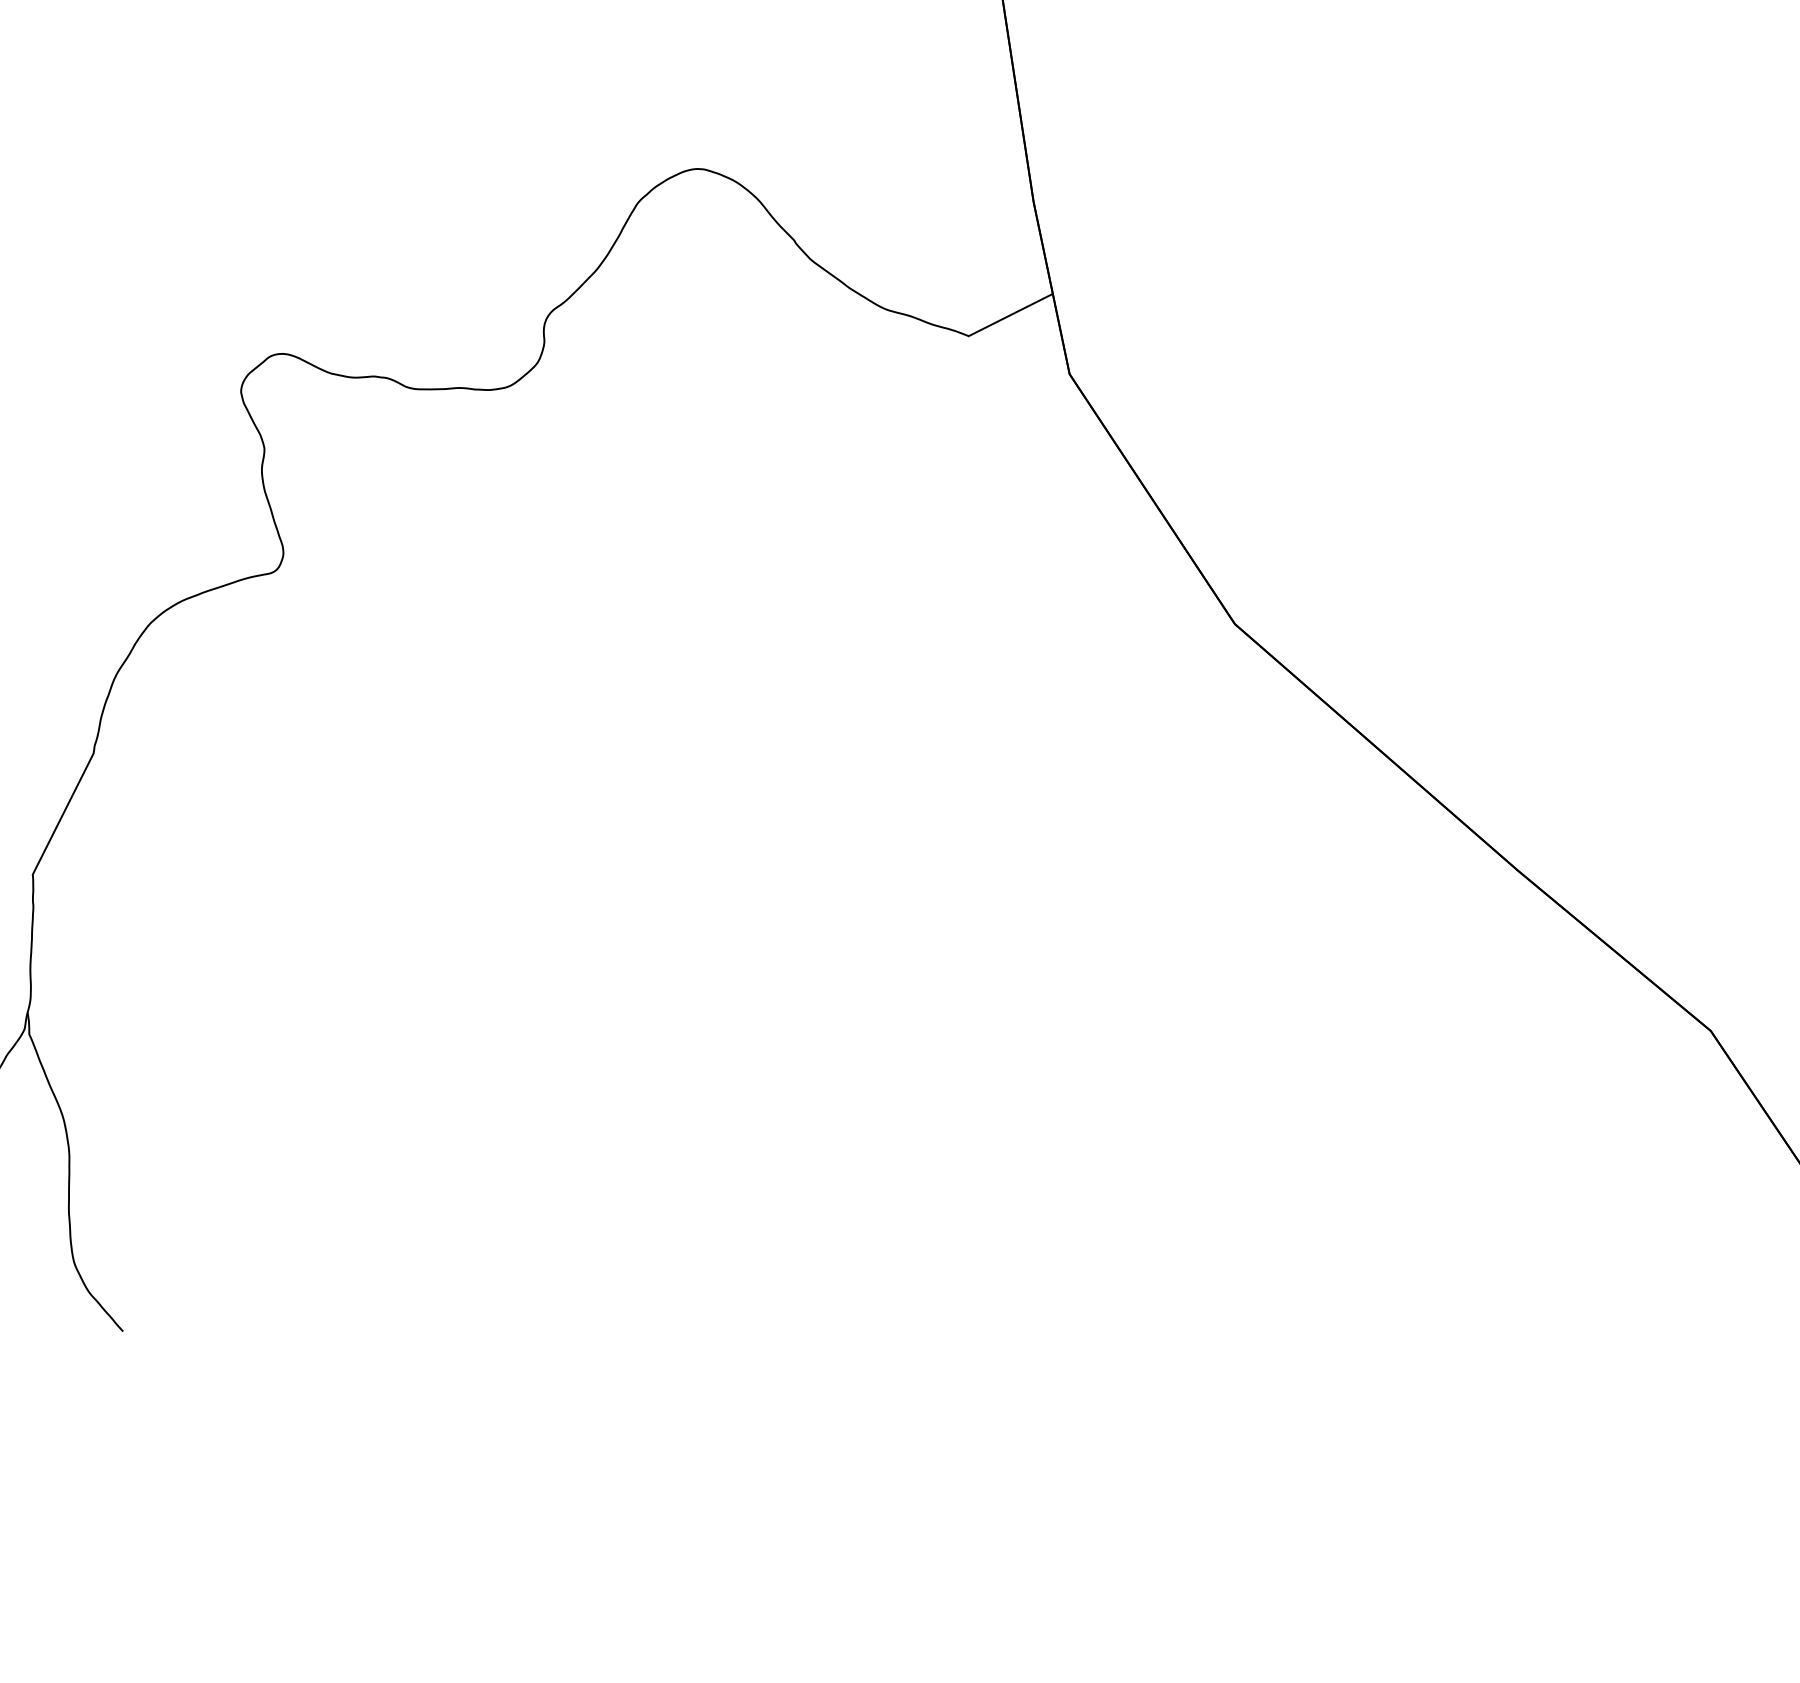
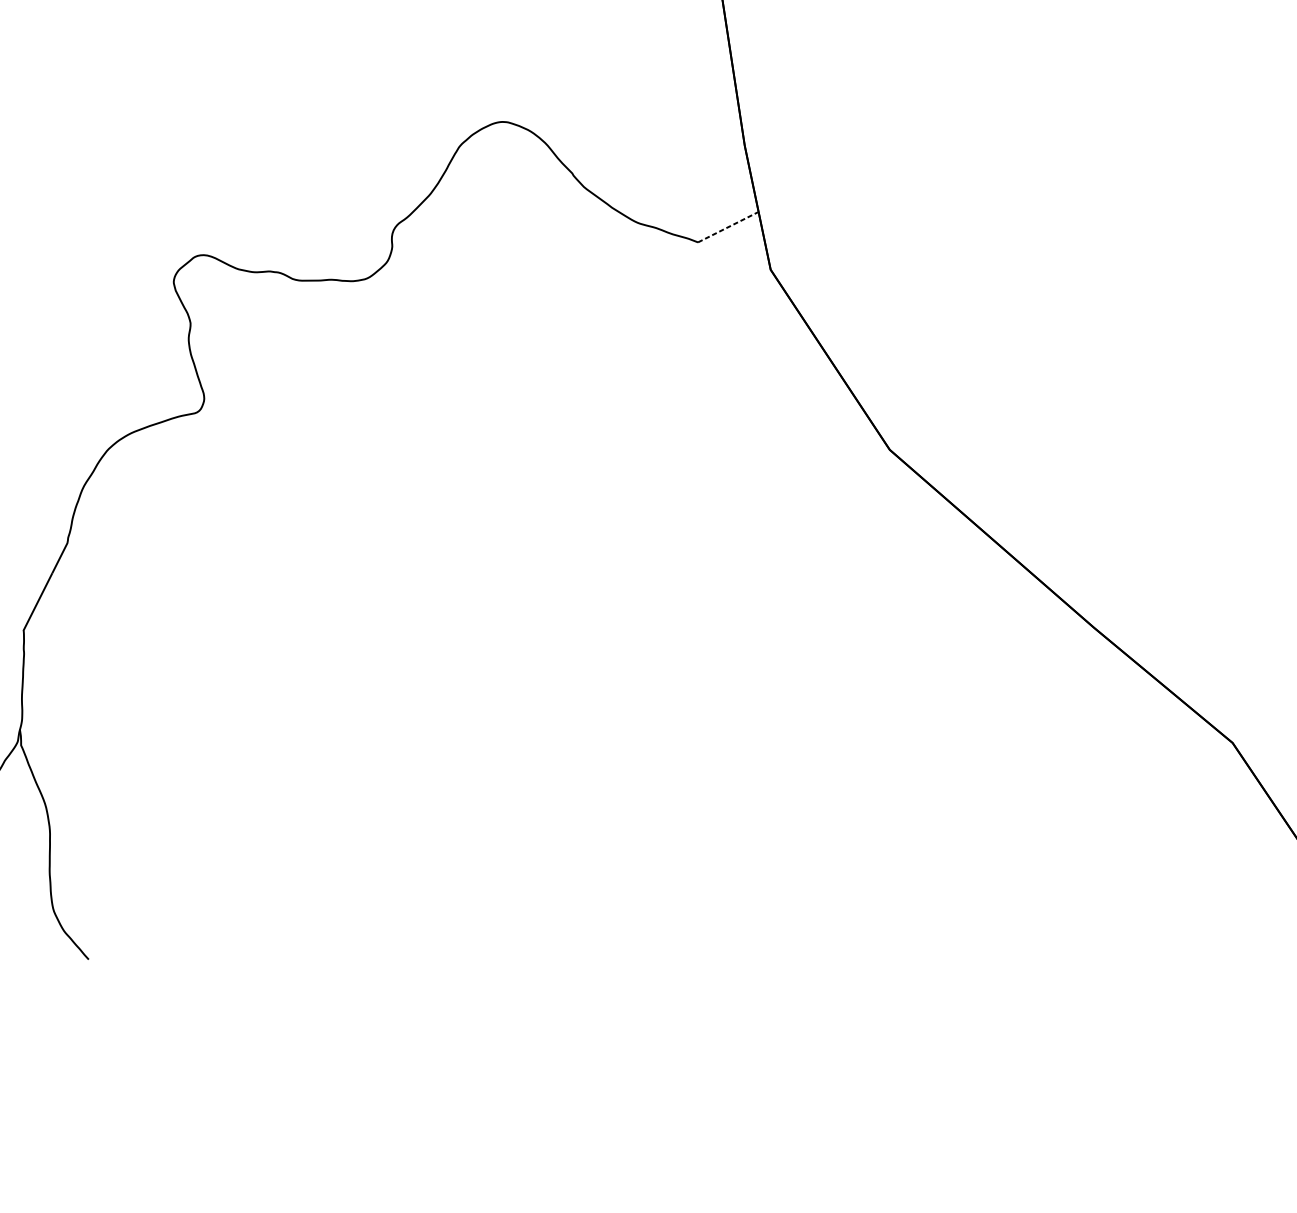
line: (1010, 315) -> (728, 227), solid -> dashed

